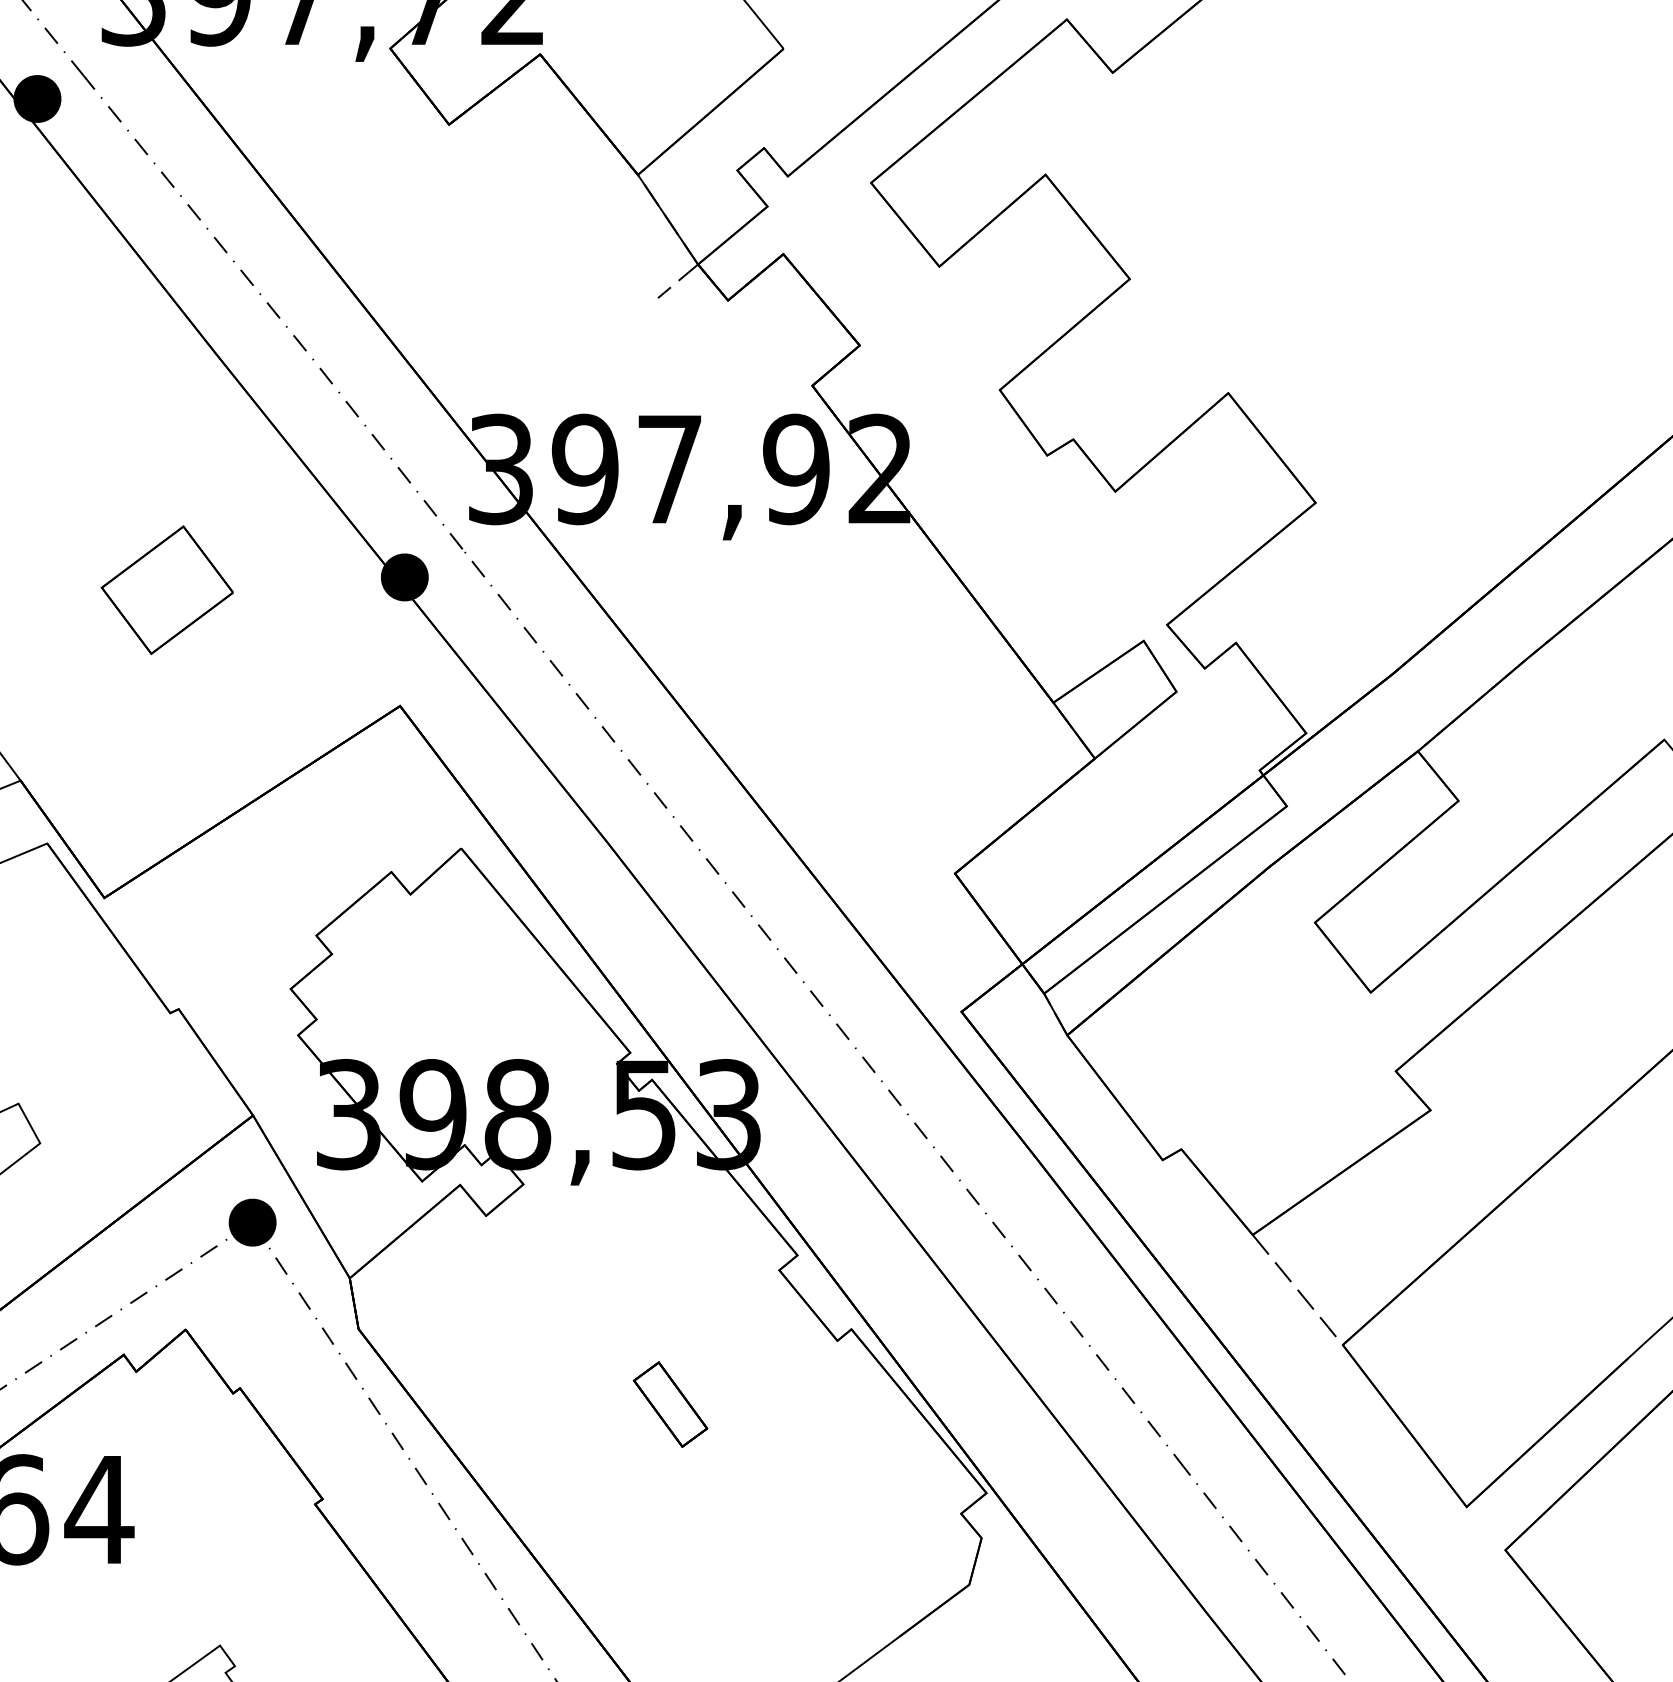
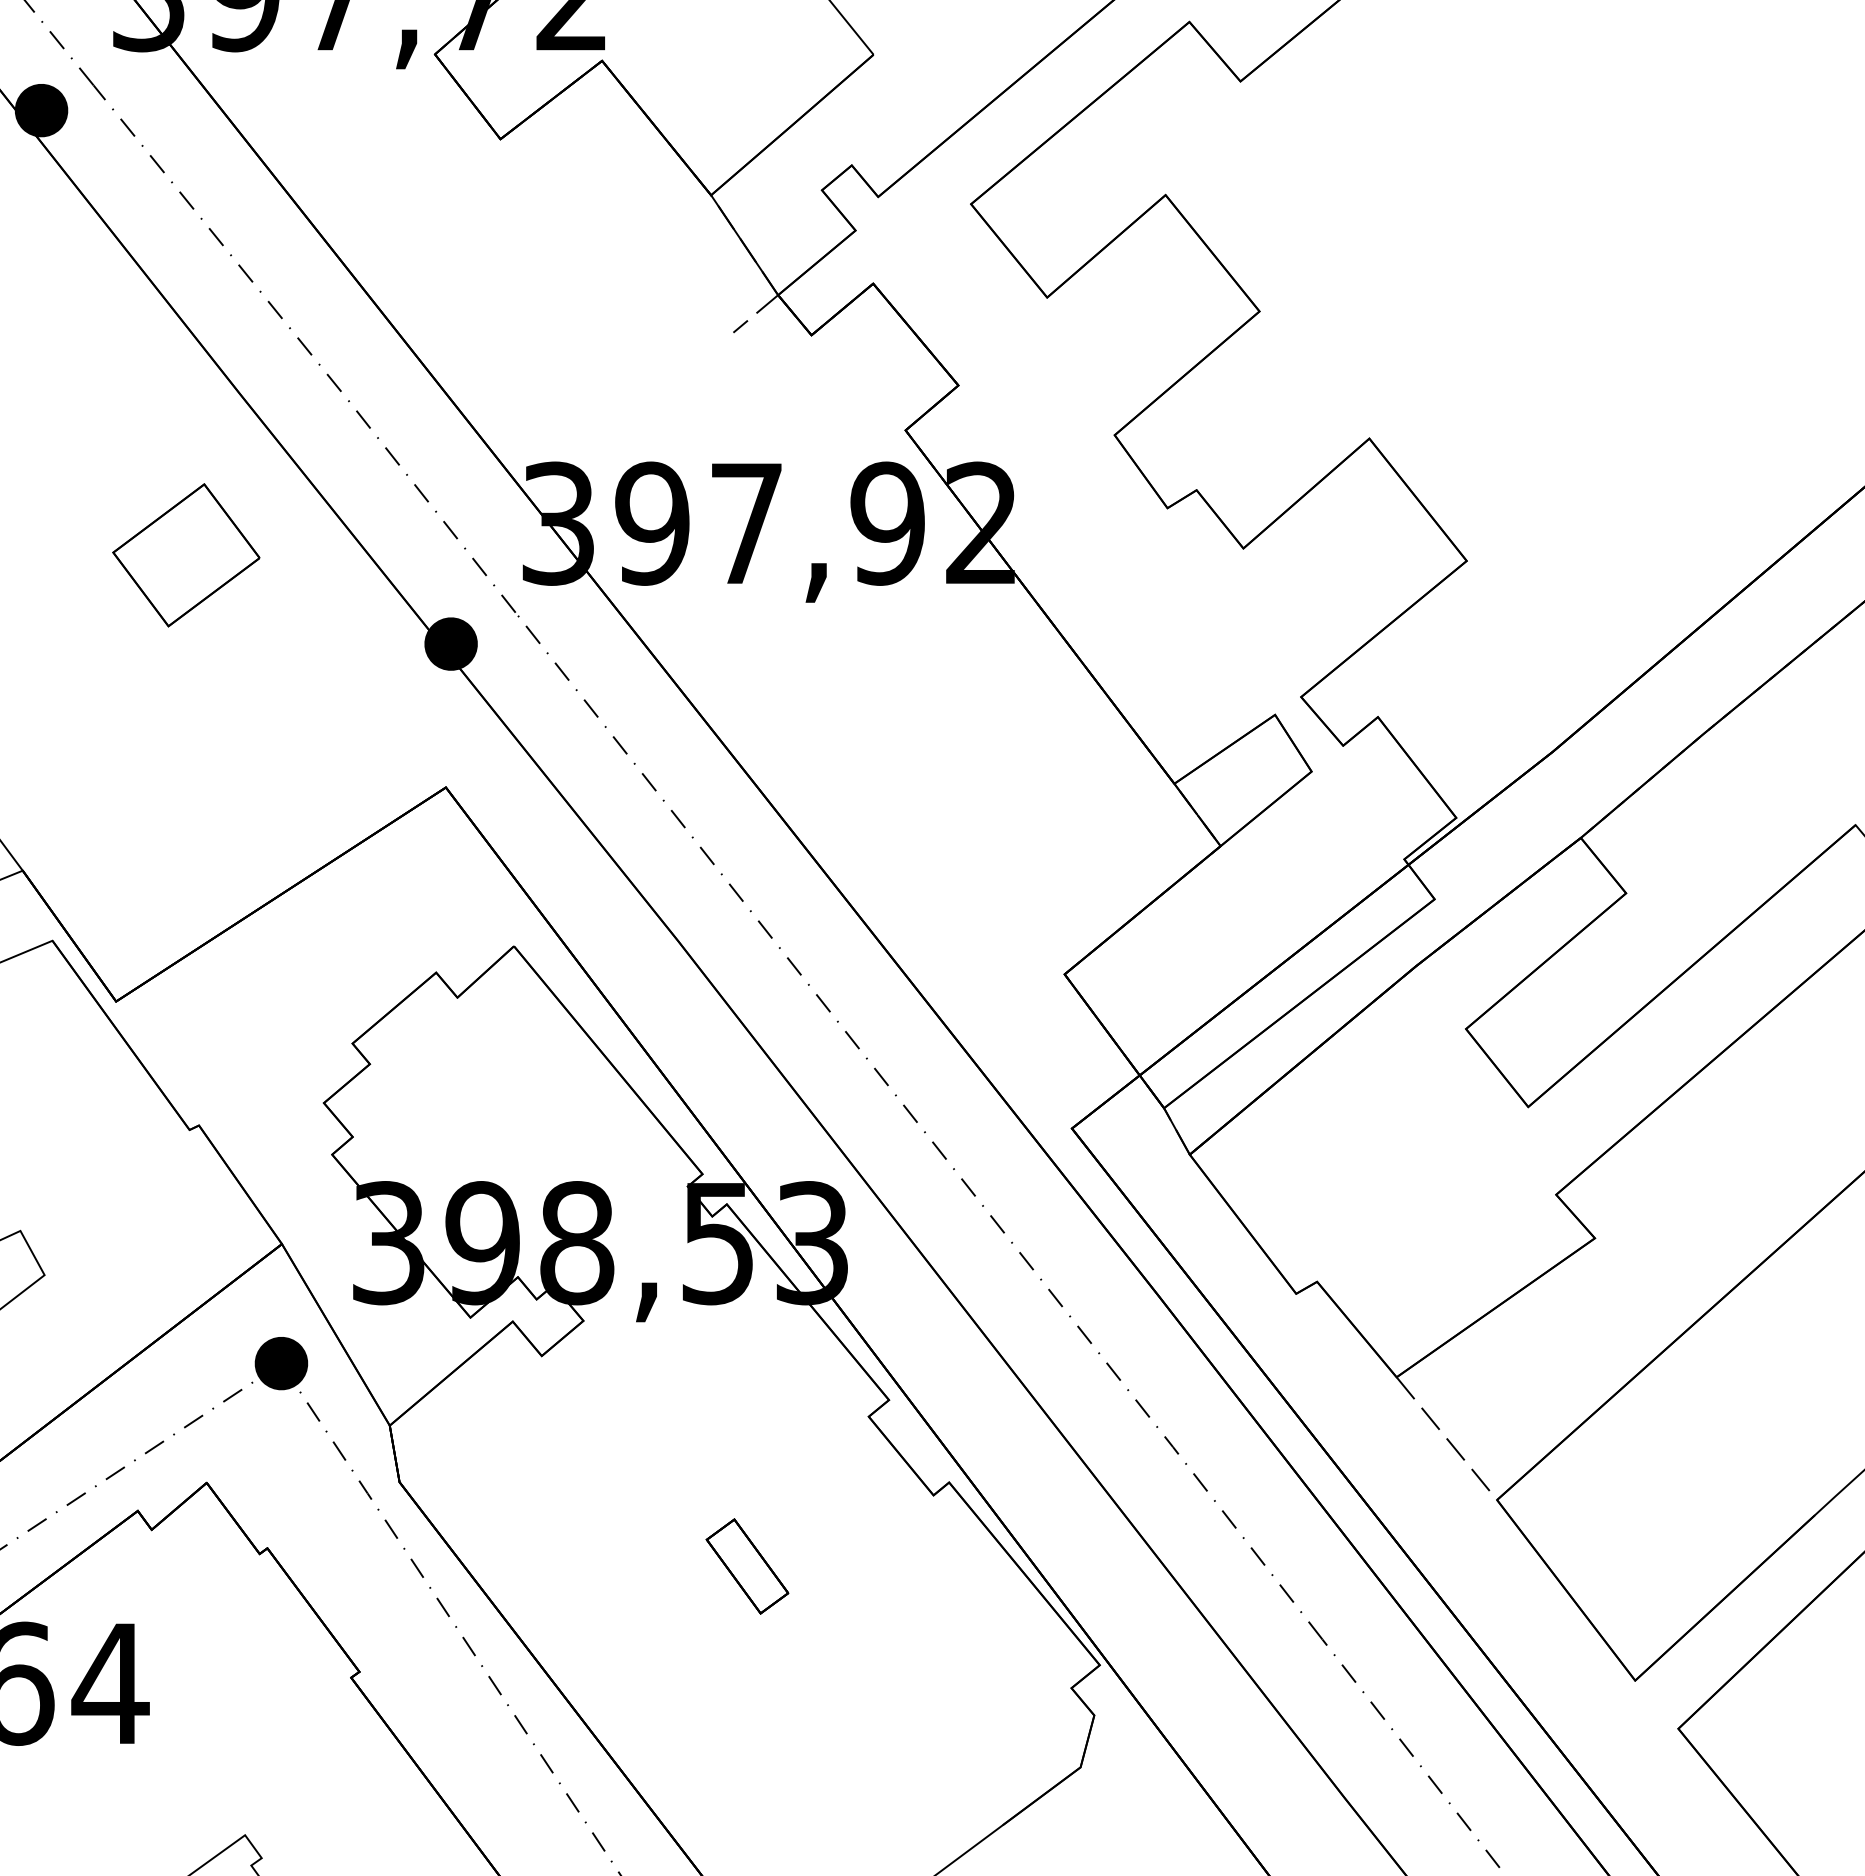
part: (167, 590) -> (186, 555), moved

